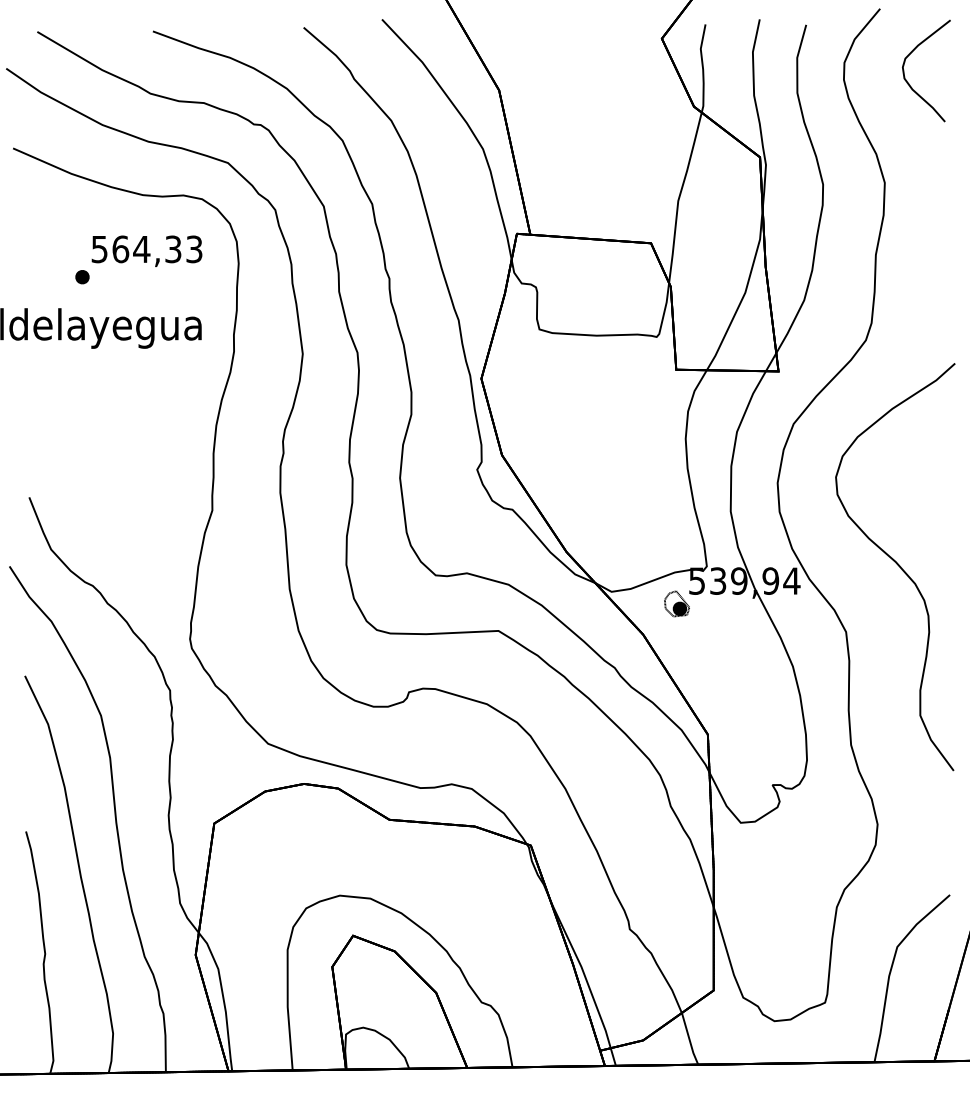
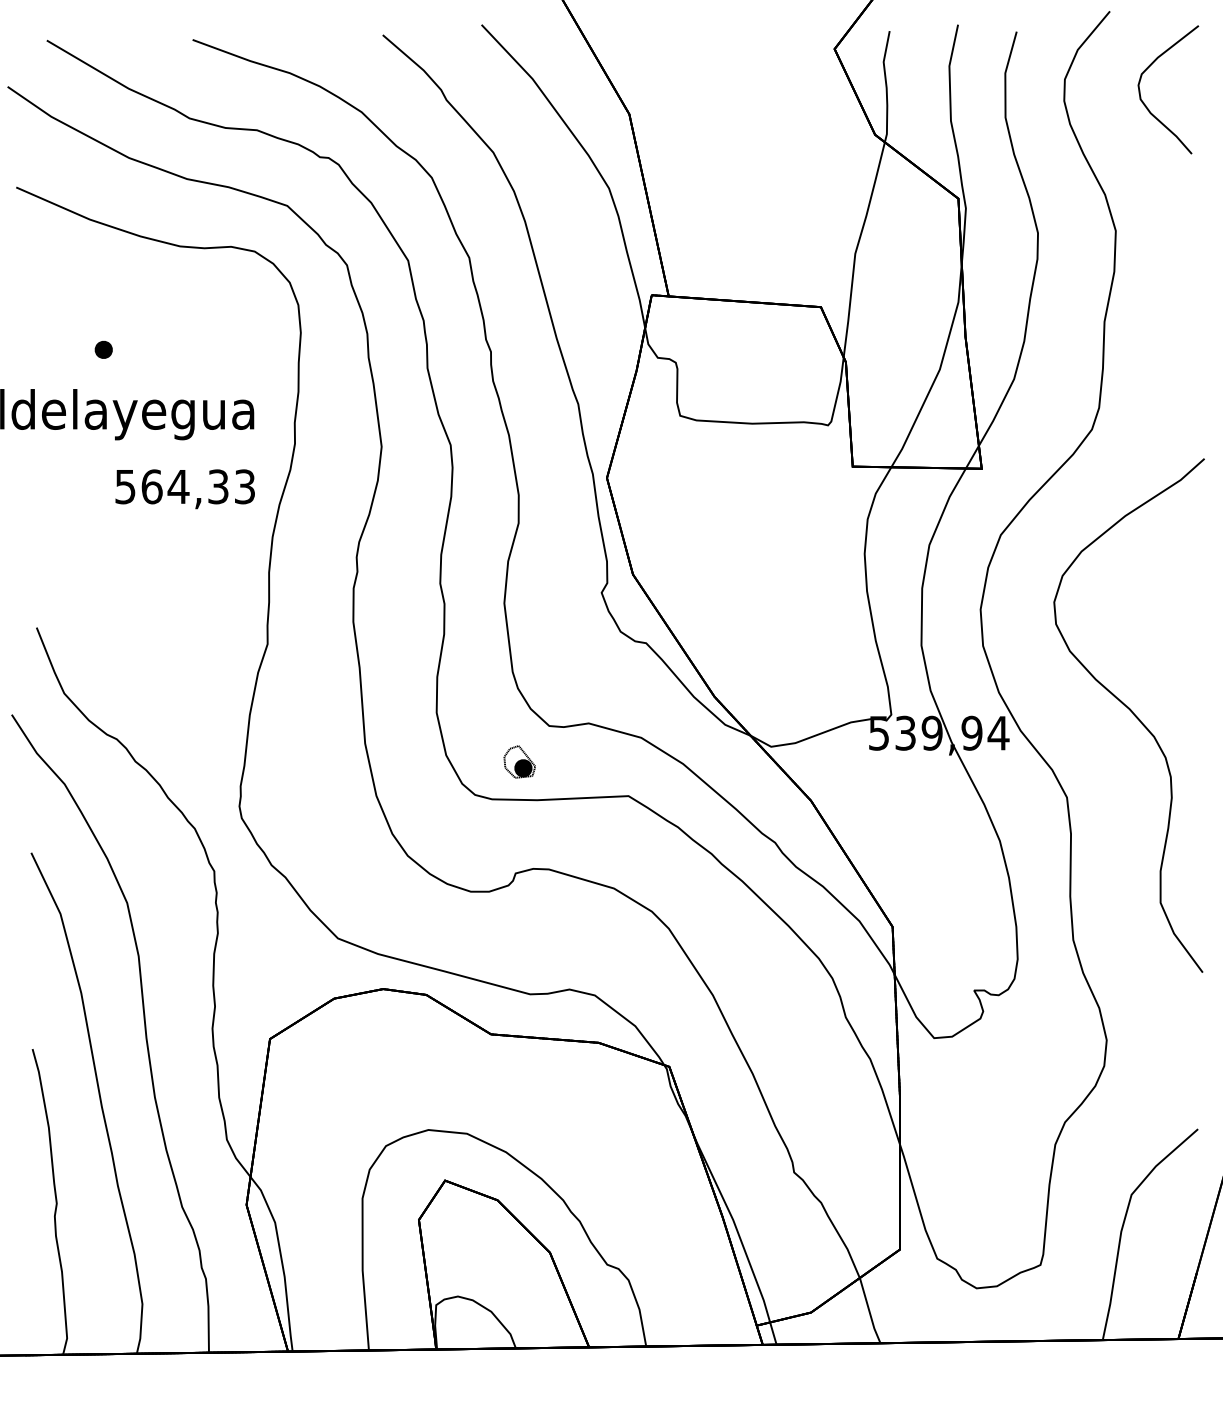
text: (146, 251) -> (184, 489), moved
part: (676, 603) -> (519, 761), moved

